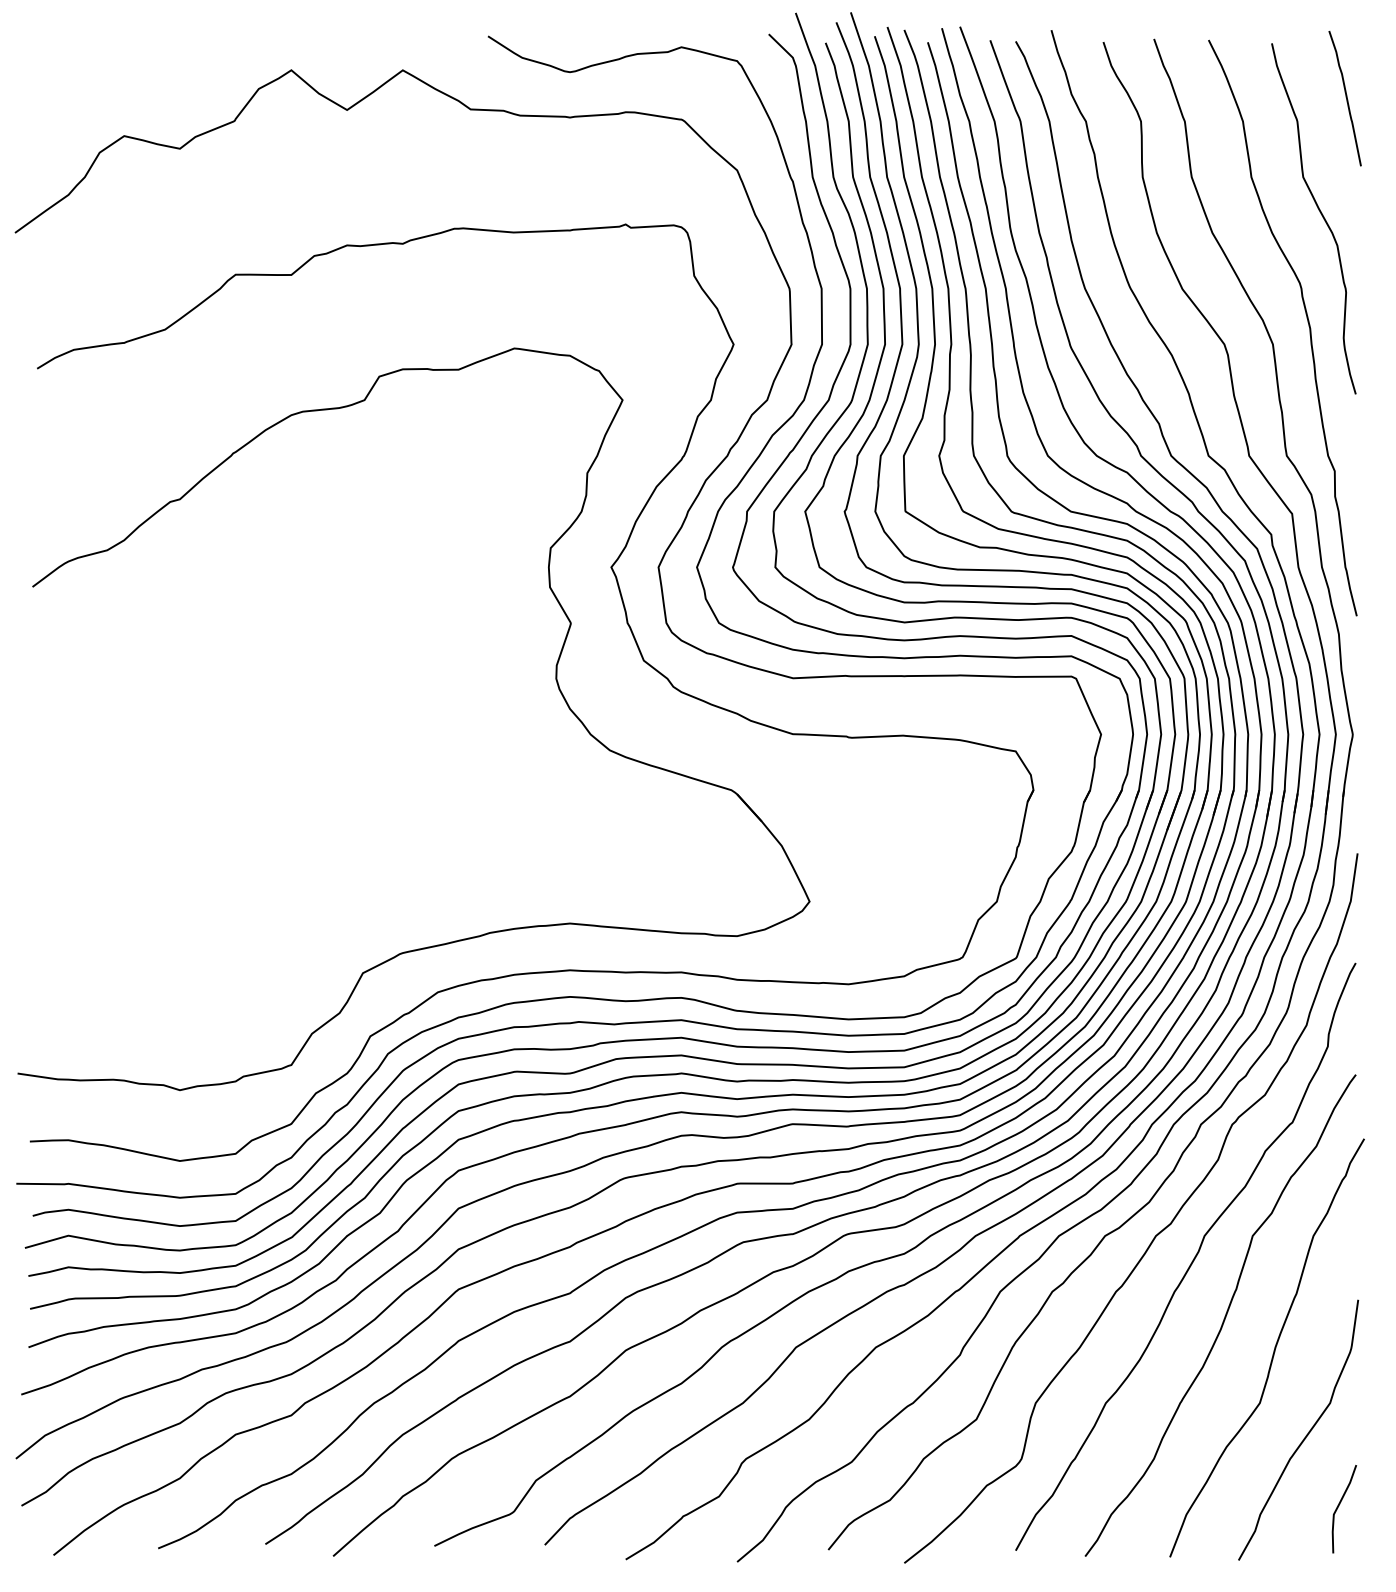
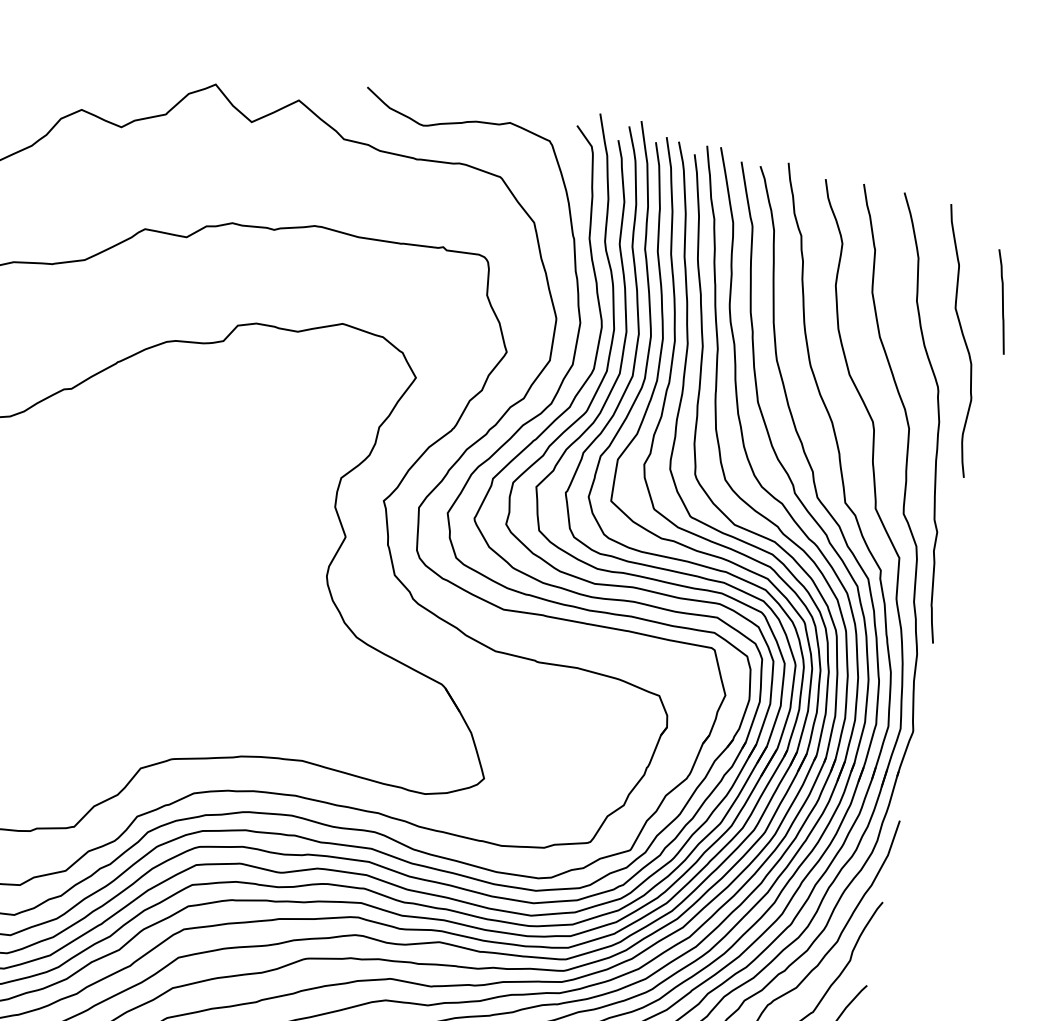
curve: (1345, 97) -> (1001, 301), moved

